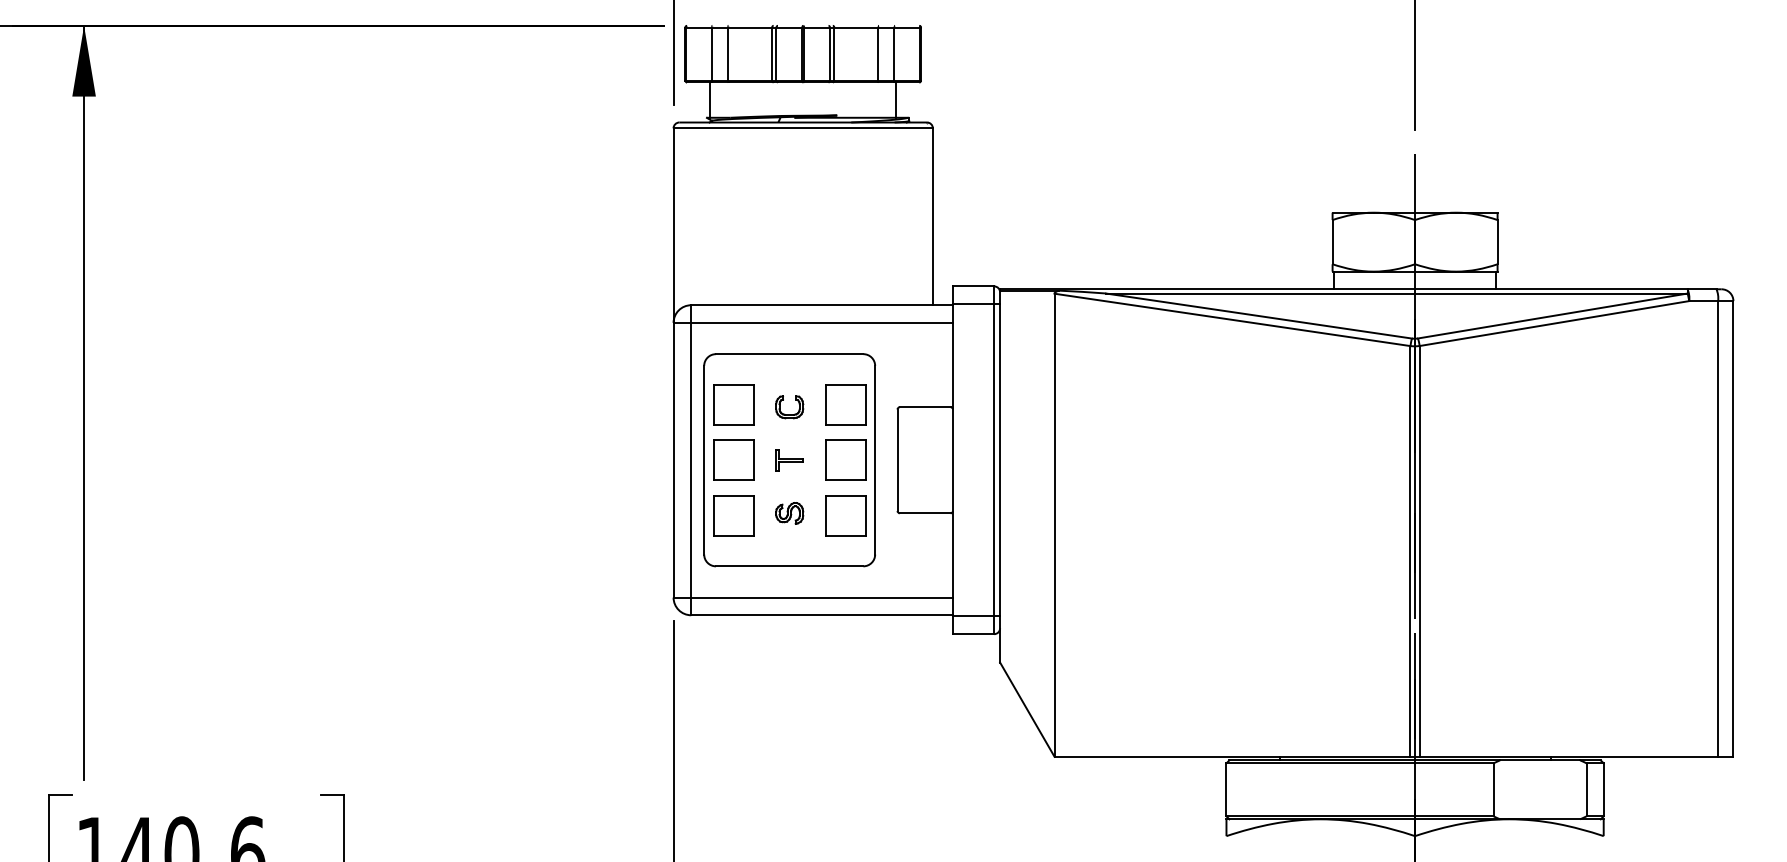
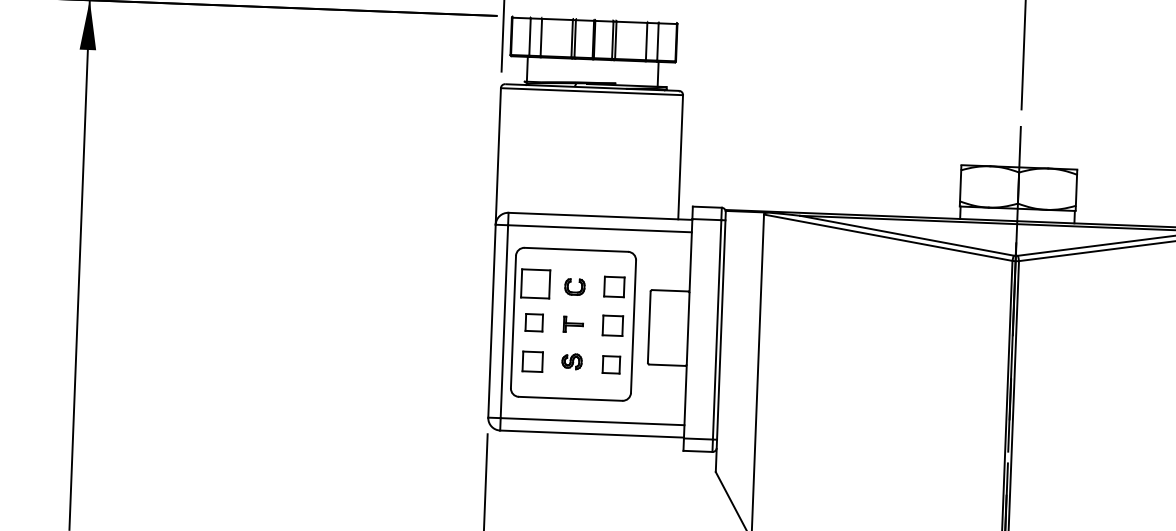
part: (845, 404) -> (614, 286), size x0.7
part: (733, 459) -> (534, 322), size x0.6
part: (845, 459) -> (612, 325), size x0.7
part: (733, 515) -> (532, 361), size x0.7
part: (845, 515) -> (611, 364), size x0.6

